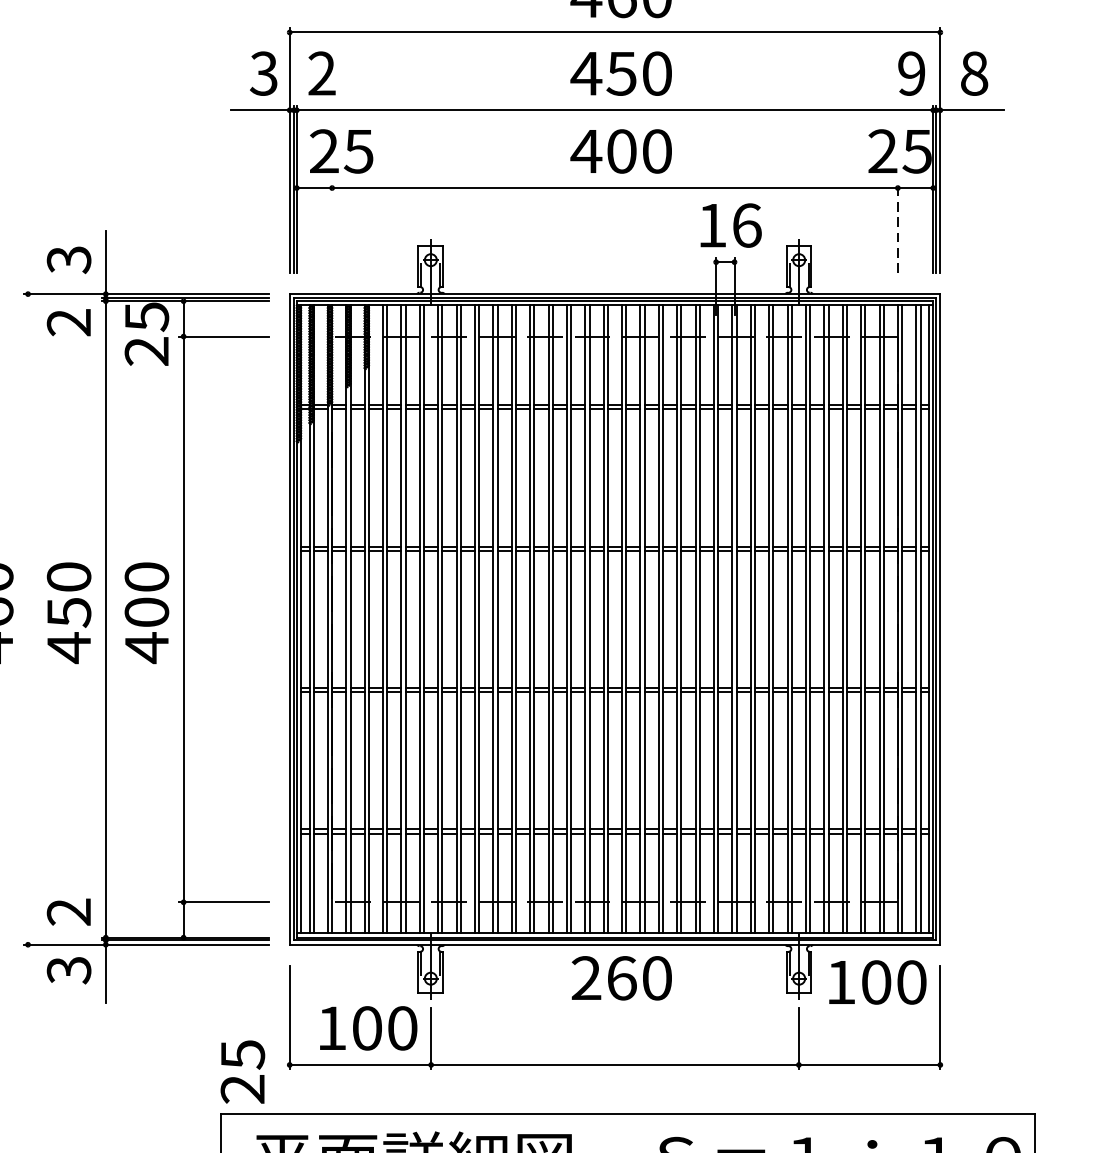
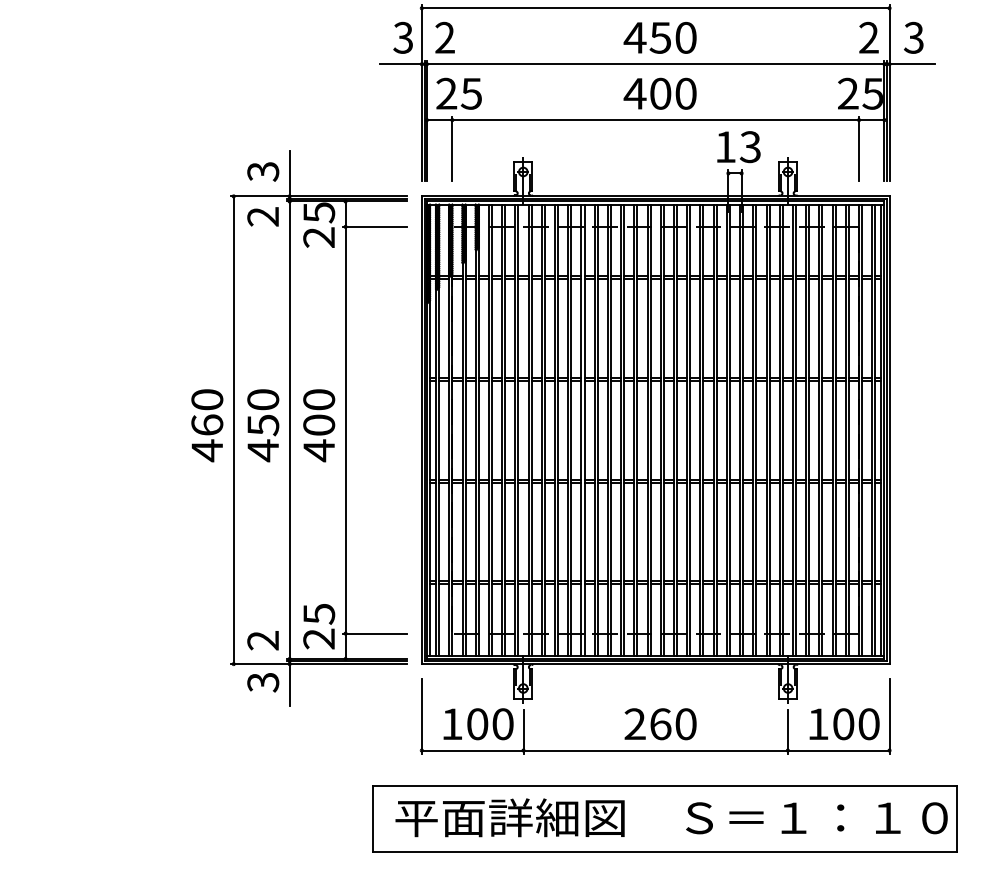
text: (911, 73) -> (868, 37), 9 -> 2
text: (973, 73) -> (913, 37), 8 -> 3
text: (746, 226) -> (750, 147), 16 -> 13
line: (898, 227) -> (859, 148), dashed -> solid
line: (332, 228) -> (452, 149), added
line: (27, 619) -> (233, 430), added
text: (621, 978) -> (660, 724), moved
text: (877, 982) -> (844, 724), moved
text: (243, 1071) -> (319, 626), moved

